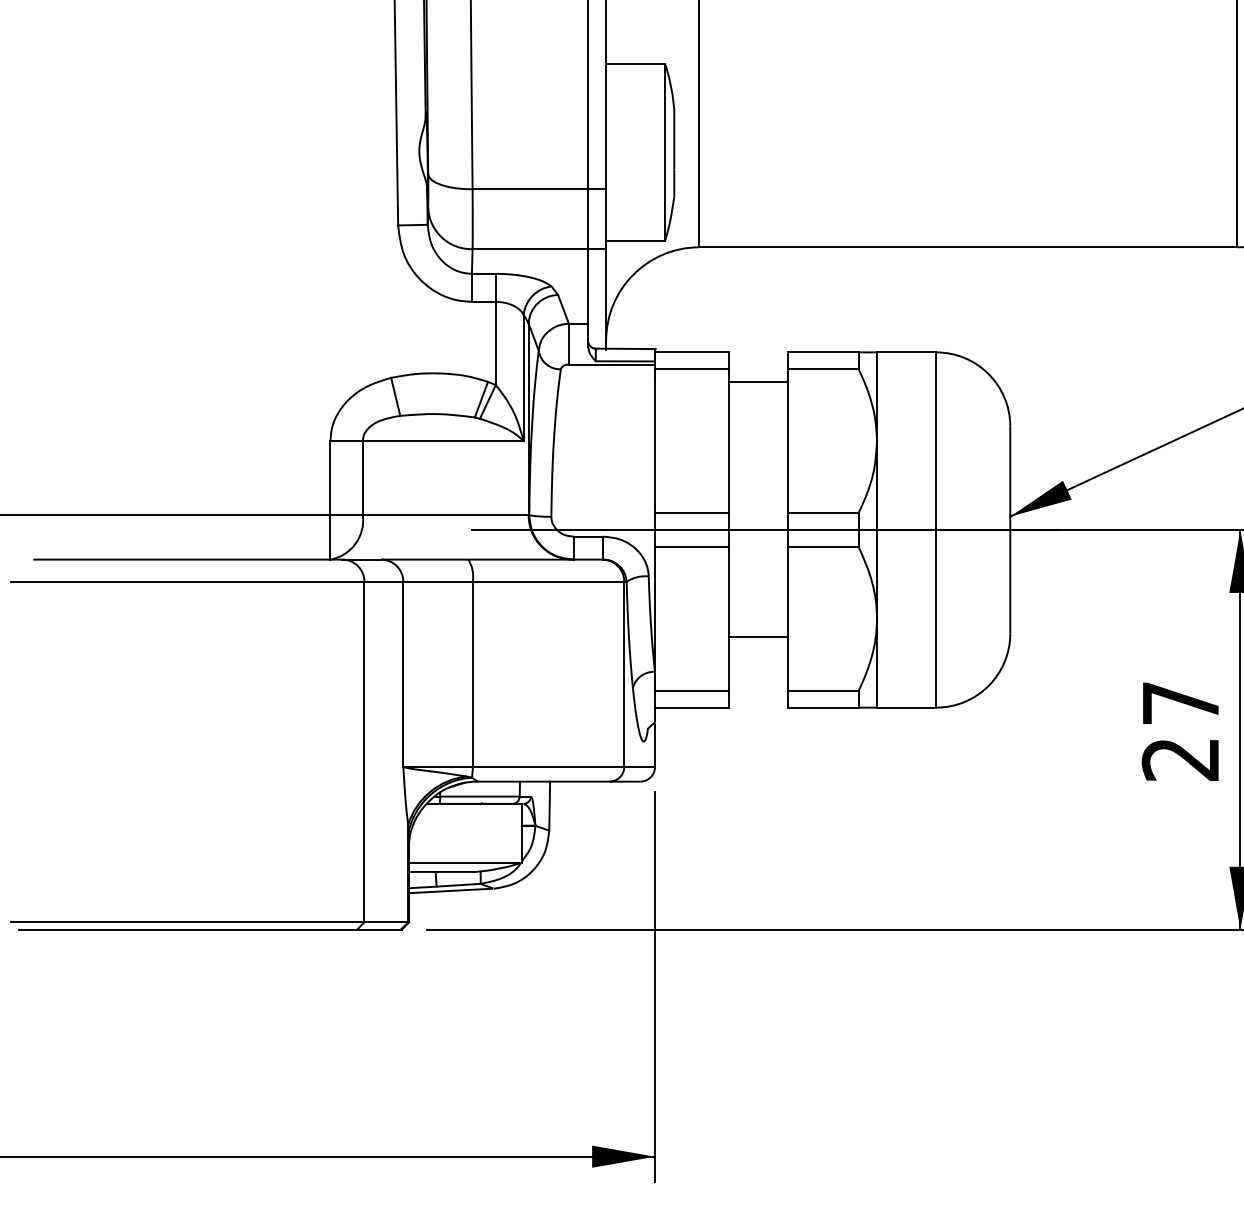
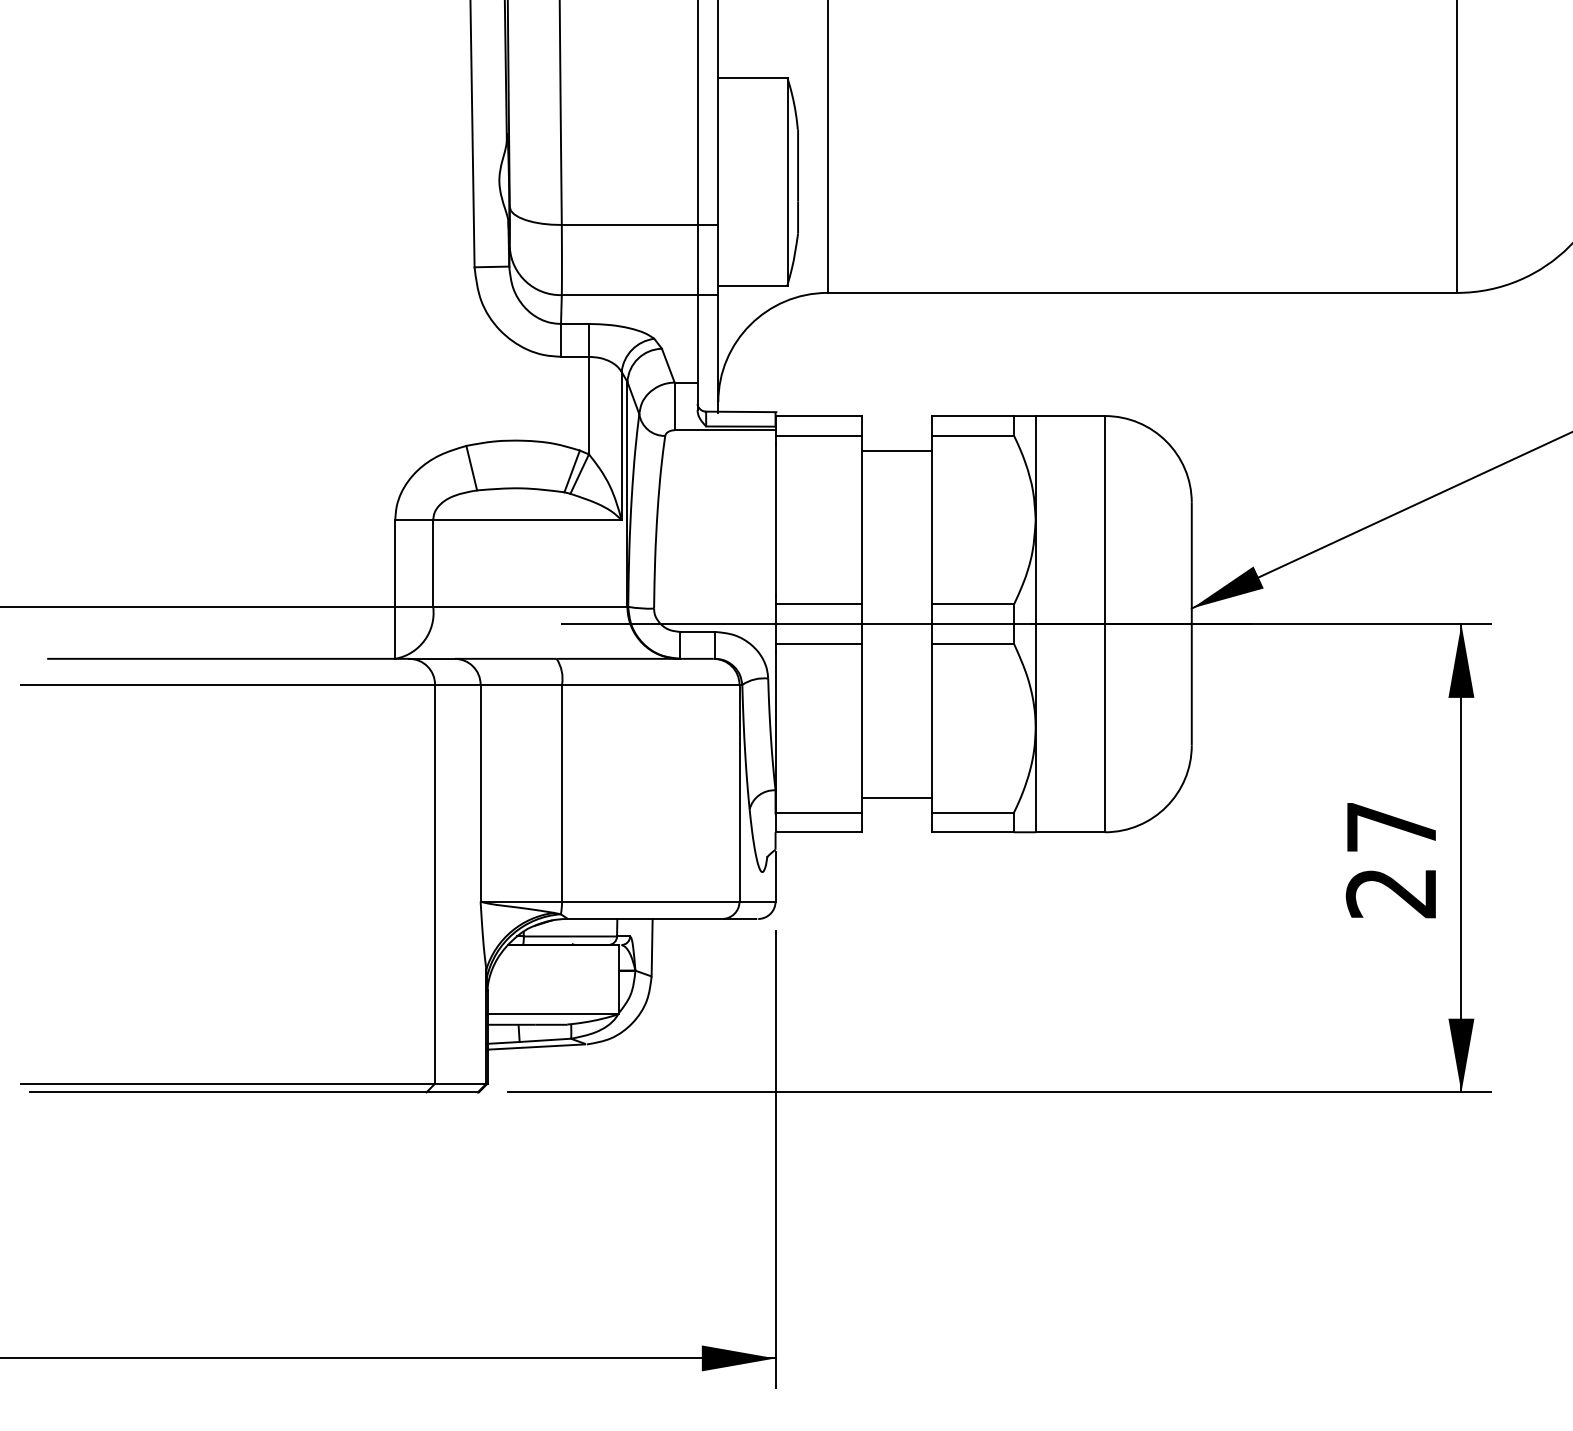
line: (758, 636) -> (896, 797), moved

